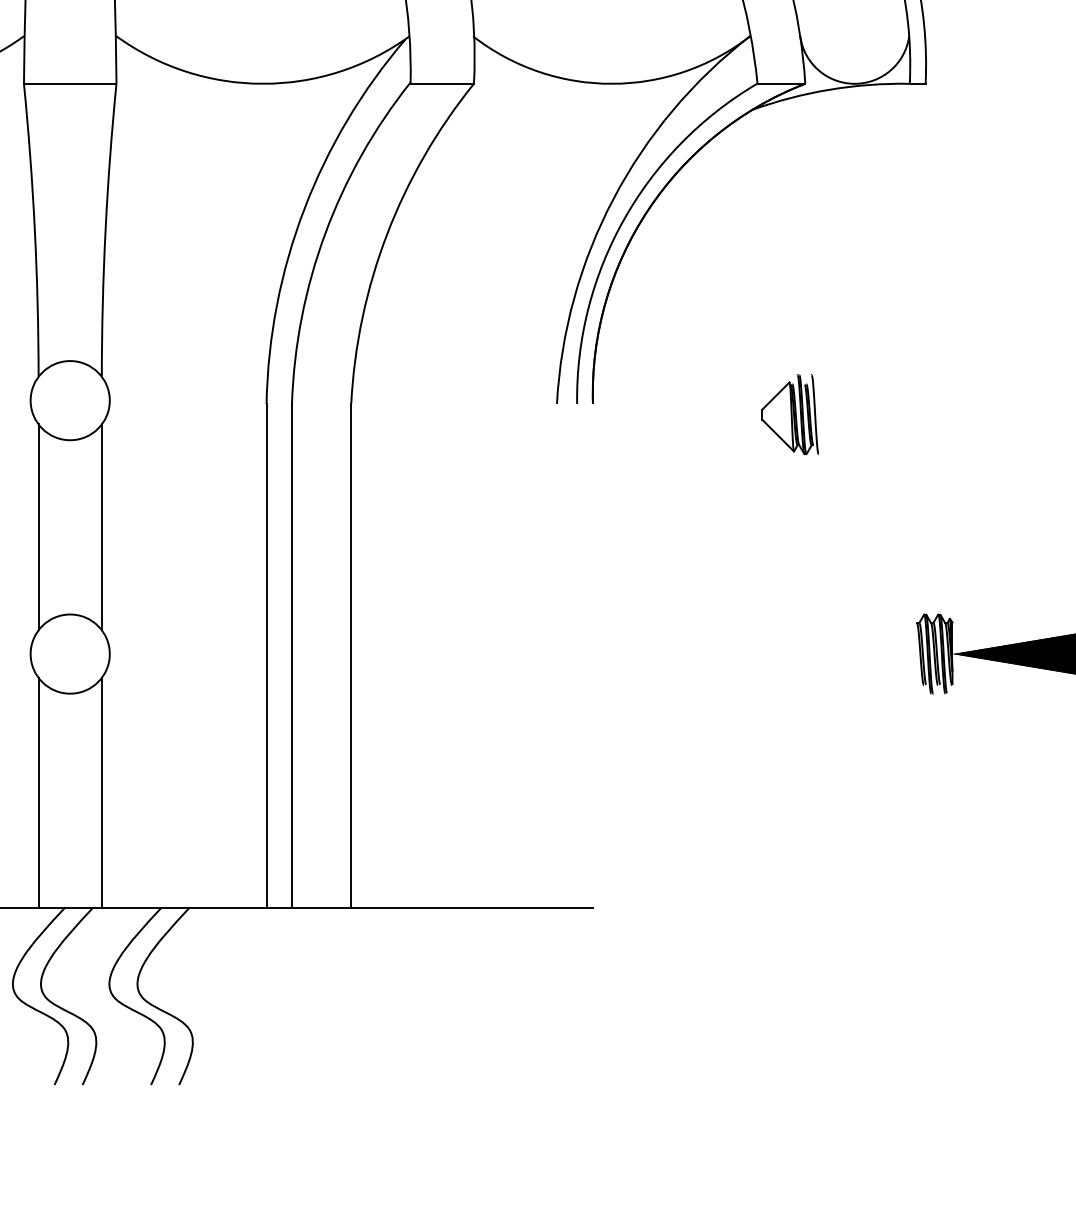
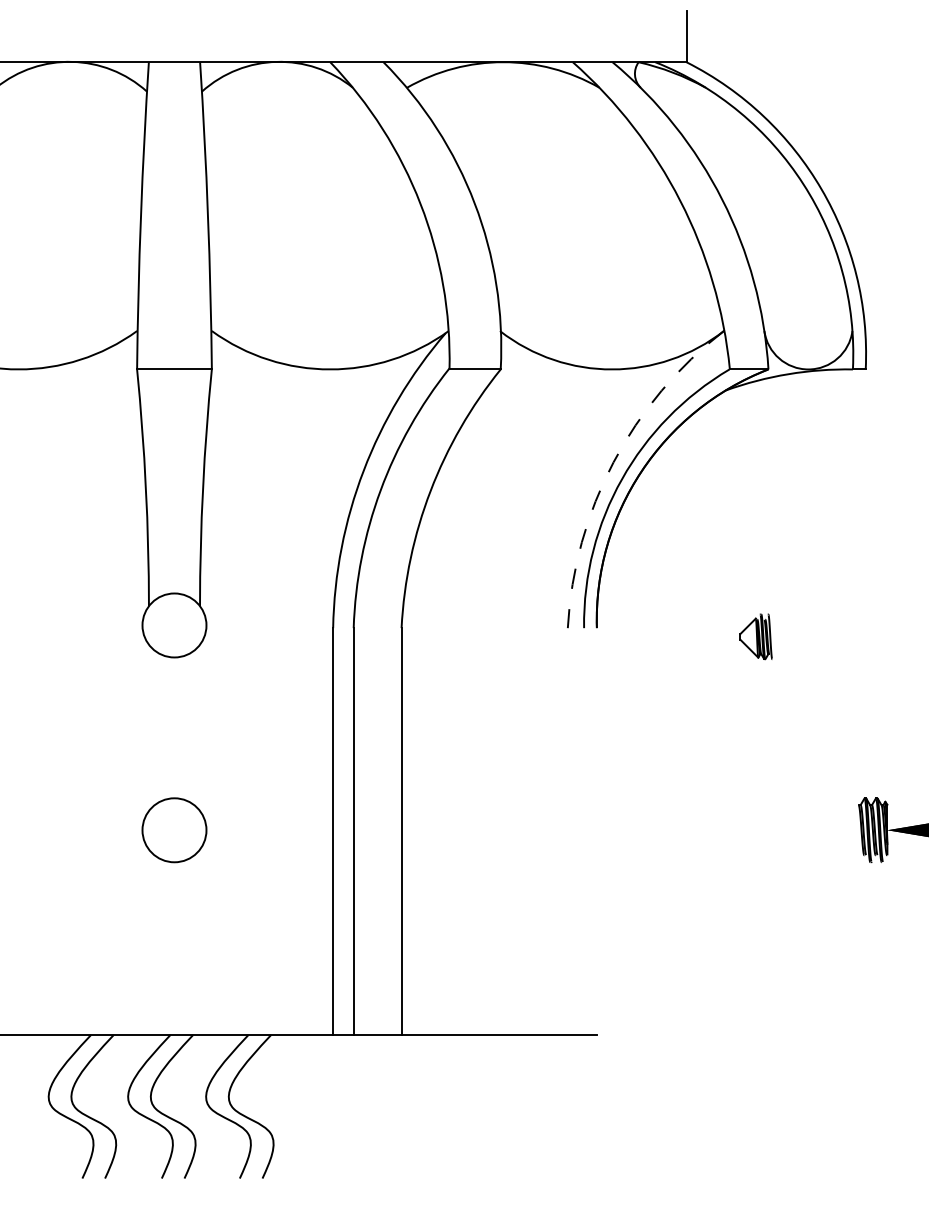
arc: (613, 198) -> (613, 462), solid -> dashed
part: (789, 414) -> (755, 636), size x0.7
line: (38, 526) -> (148, 727), removed
line: (102, 526) -> (200, 727), removed
line: (38, 792) -> (148, 942), removed
line: (102, 792) -> (200, 942), removed

